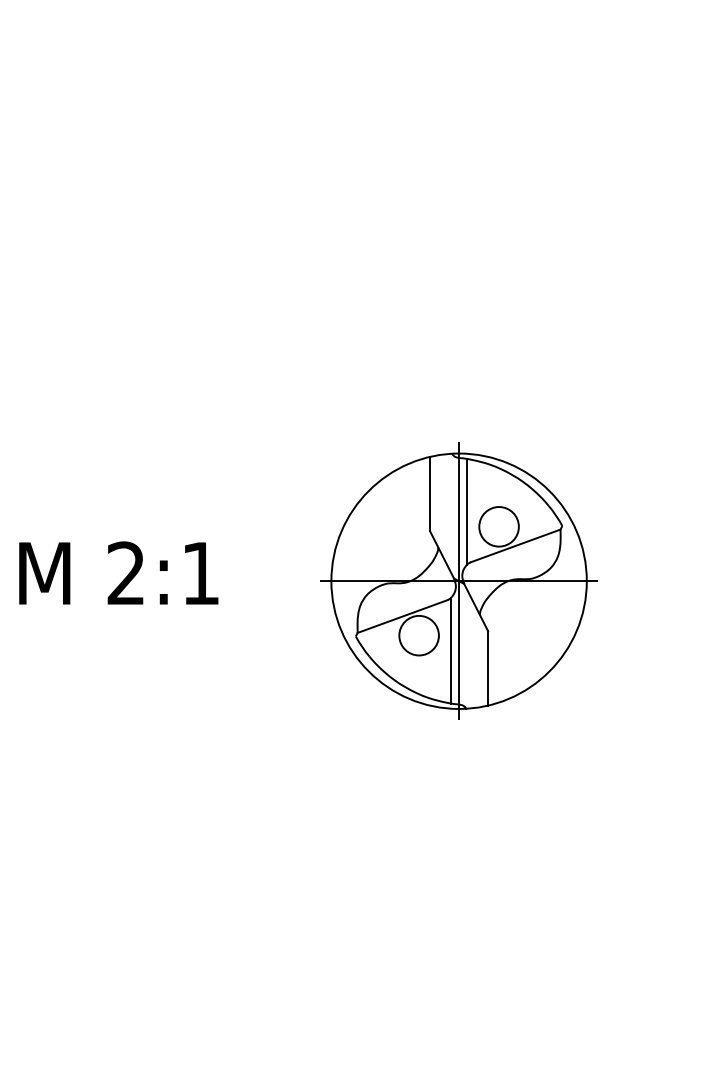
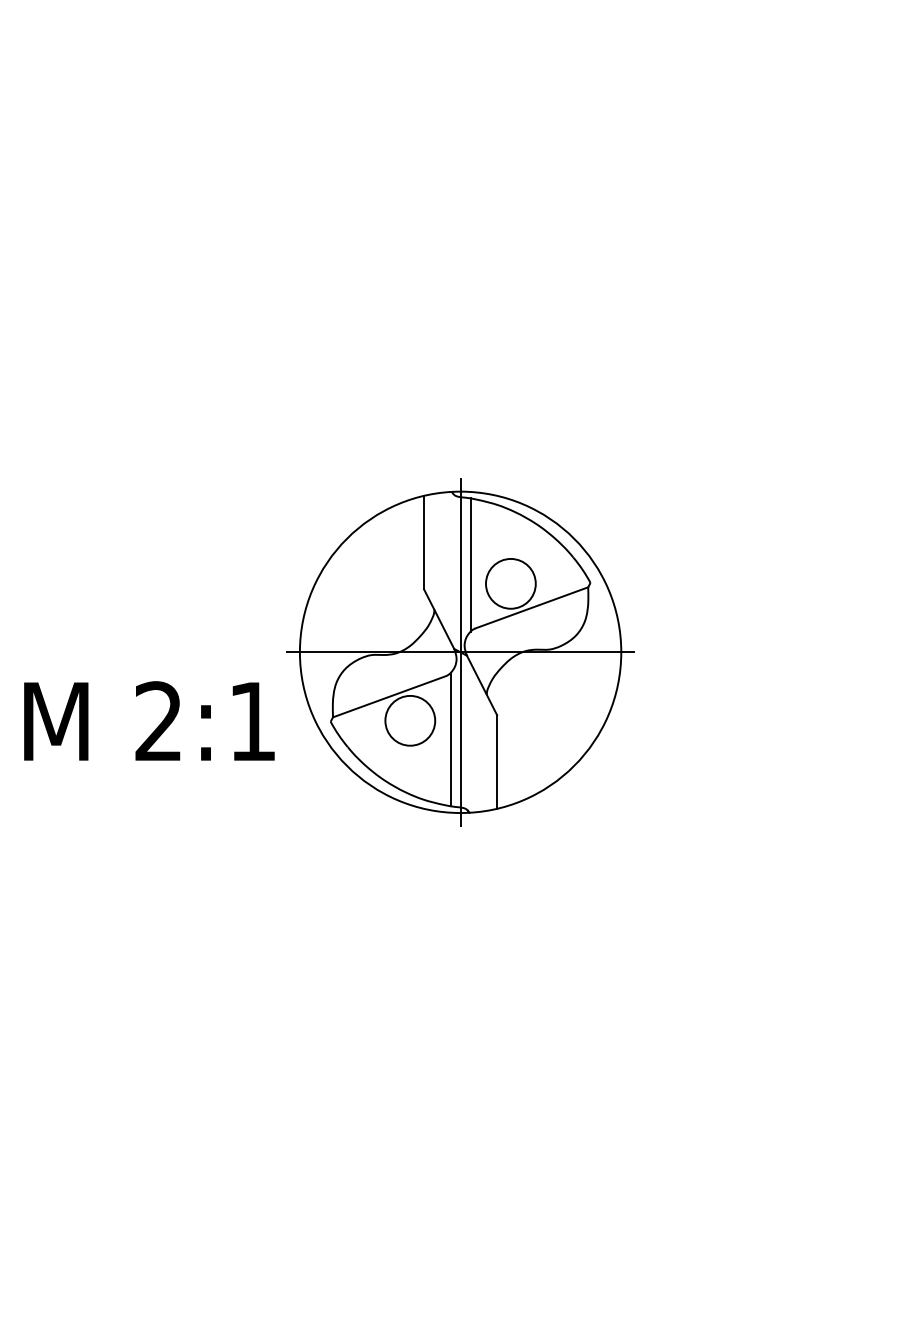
part: (459, 581) -> (460, 652), moved

